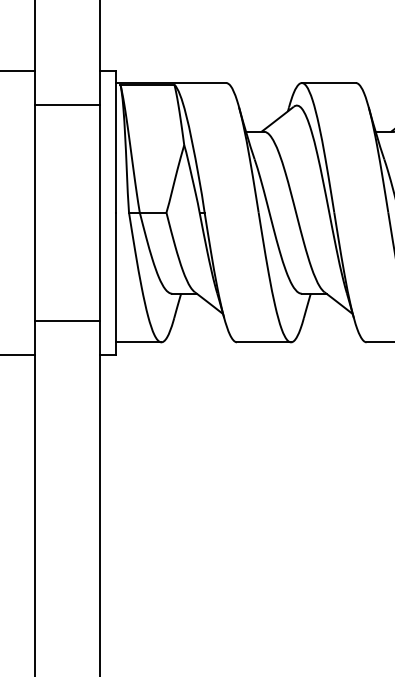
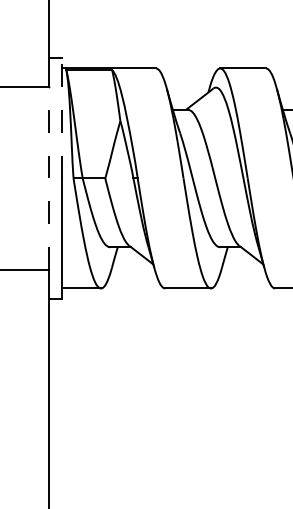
line: (115, 141) -> (62, 118), solid -> dashed
line: (99, 212) -> (48, 178), solid -> dashed

